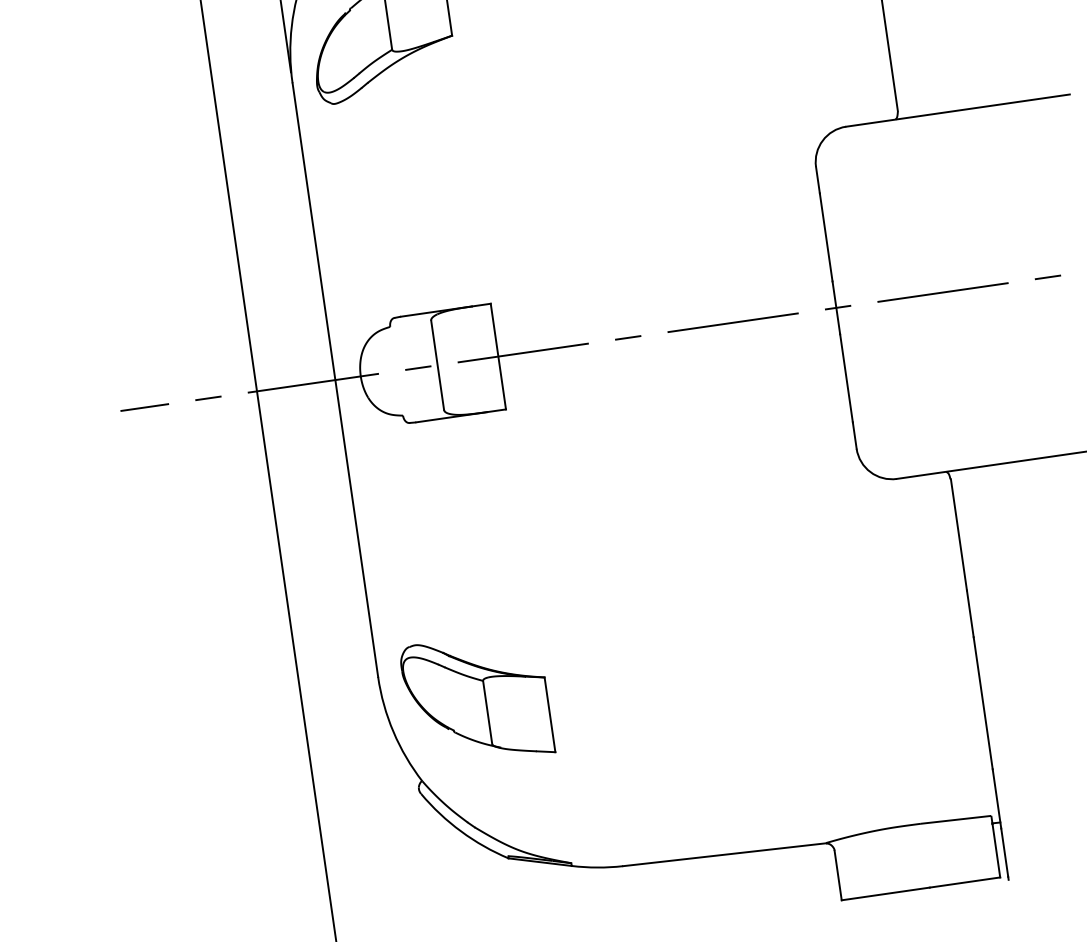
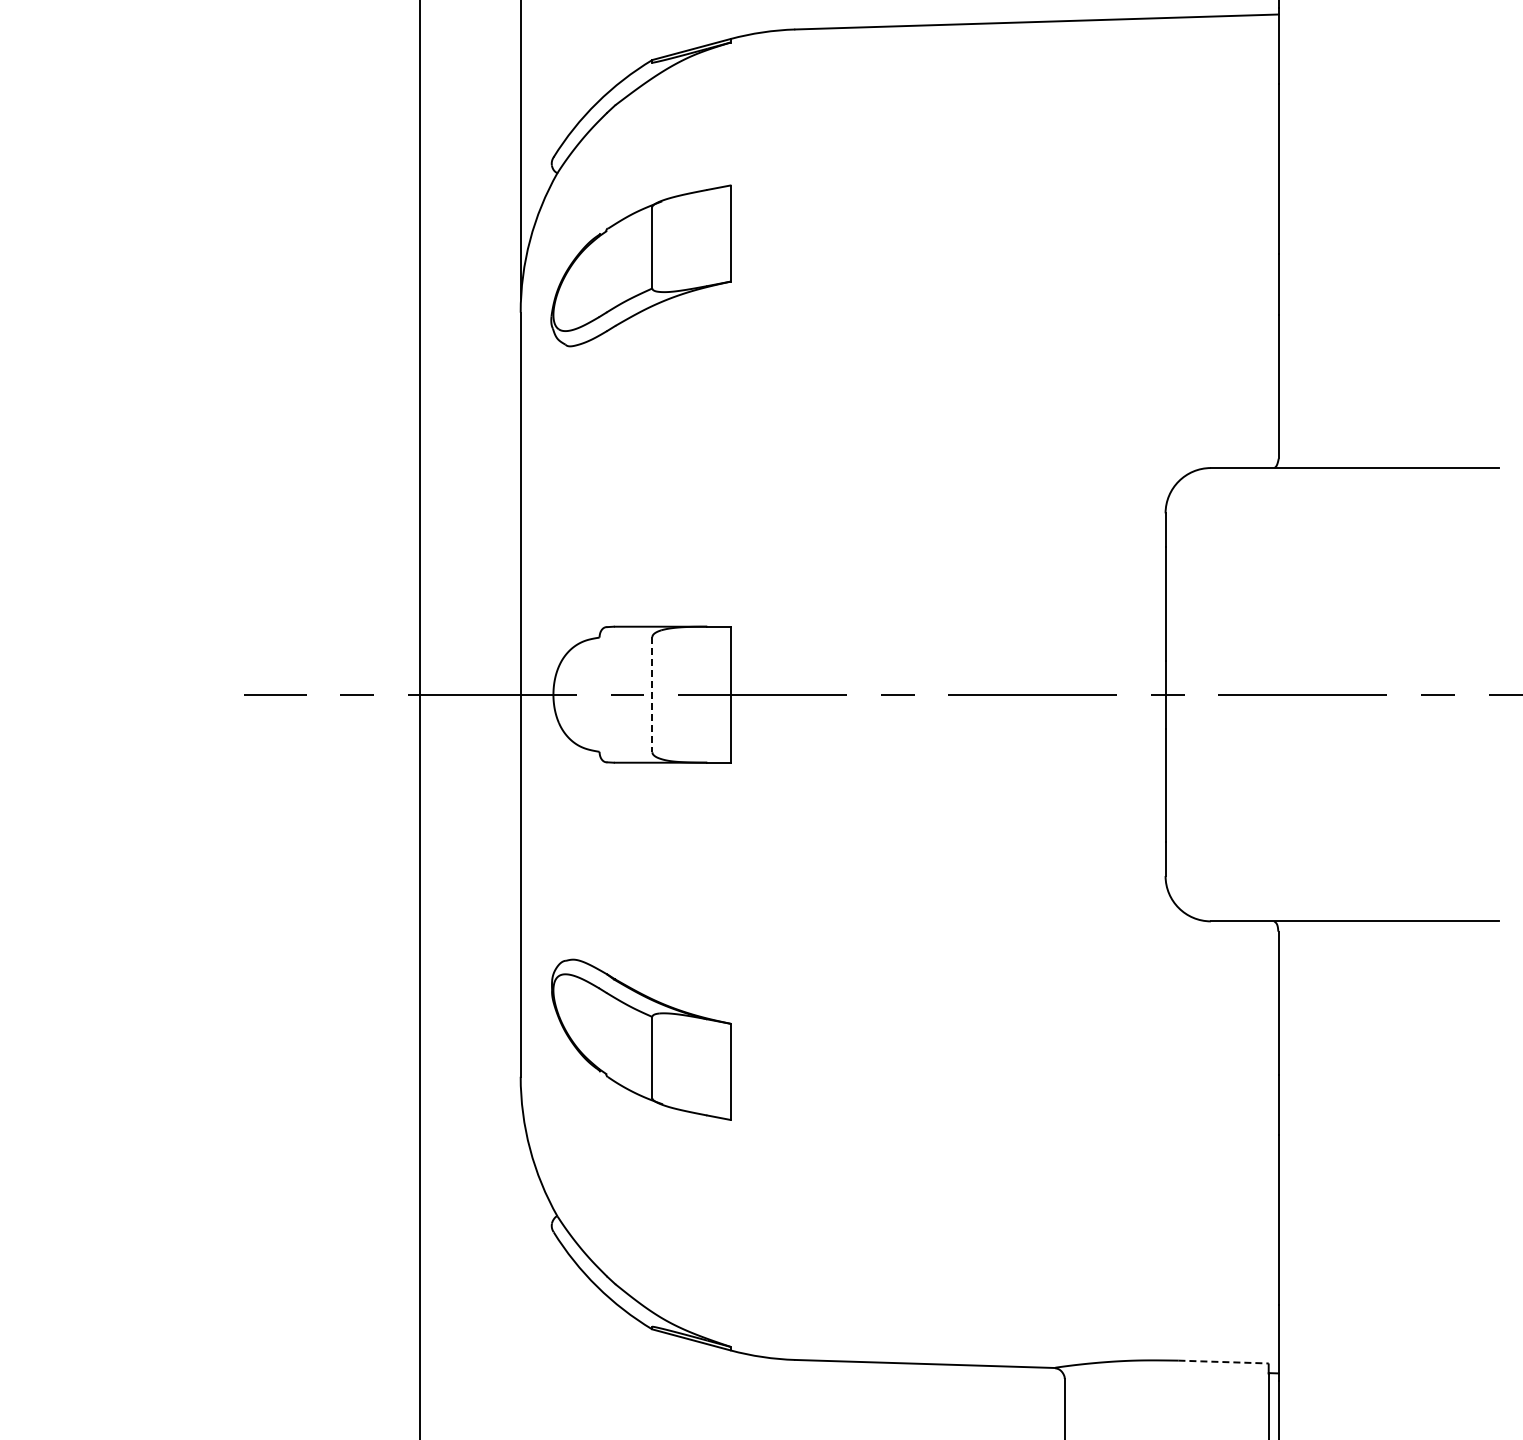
line: (437, 365) -> (652, 694), solid -> dashed
part: (477, 699) -> (641, 1039), moved
line: (955, 820) -> (1222, 1362), solid -> dashed

